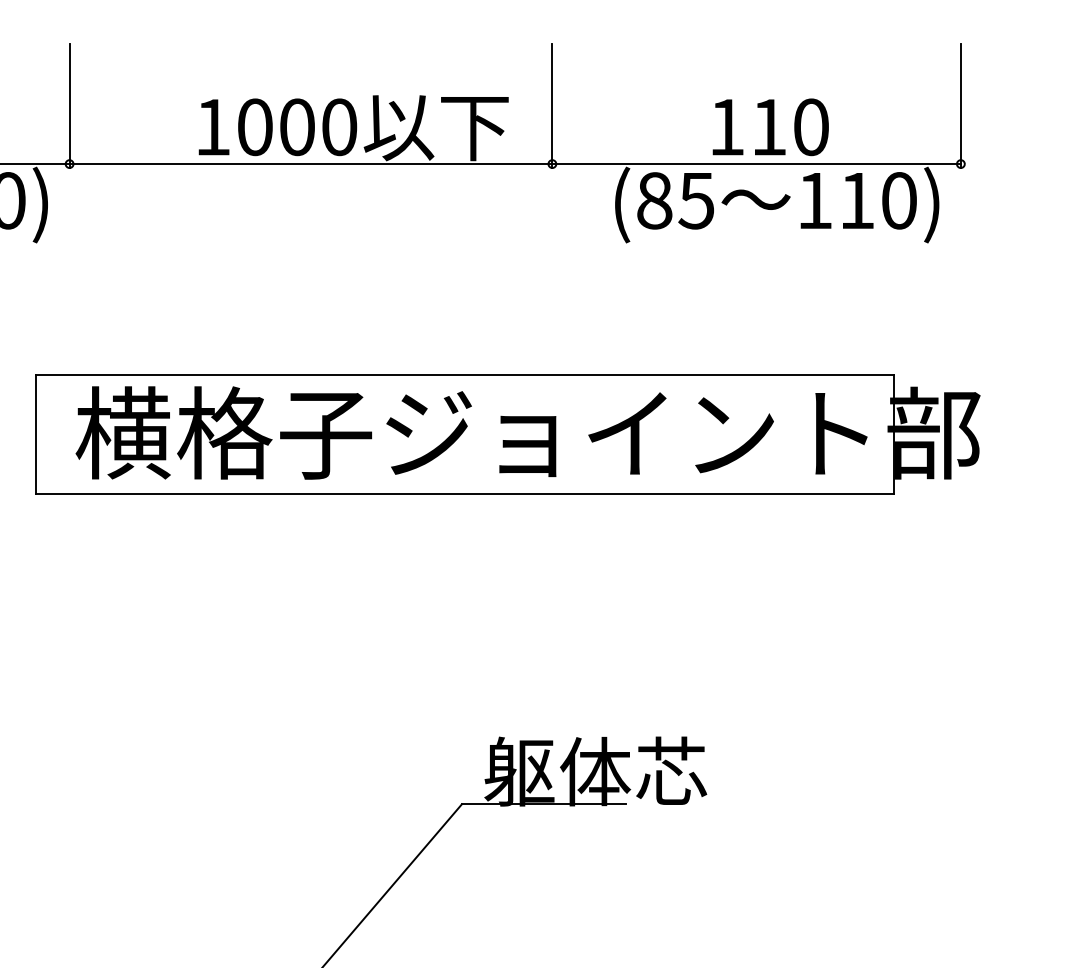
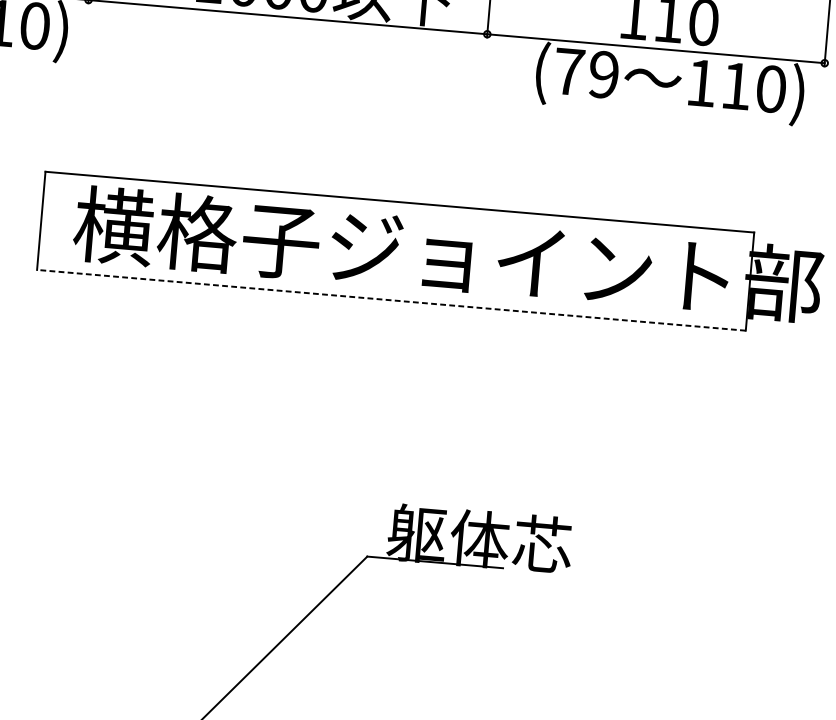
text: (675, 200) -> (586, 73), (85 -> (79
line: (464, 493) -> (391, 300), solid -> dashed

